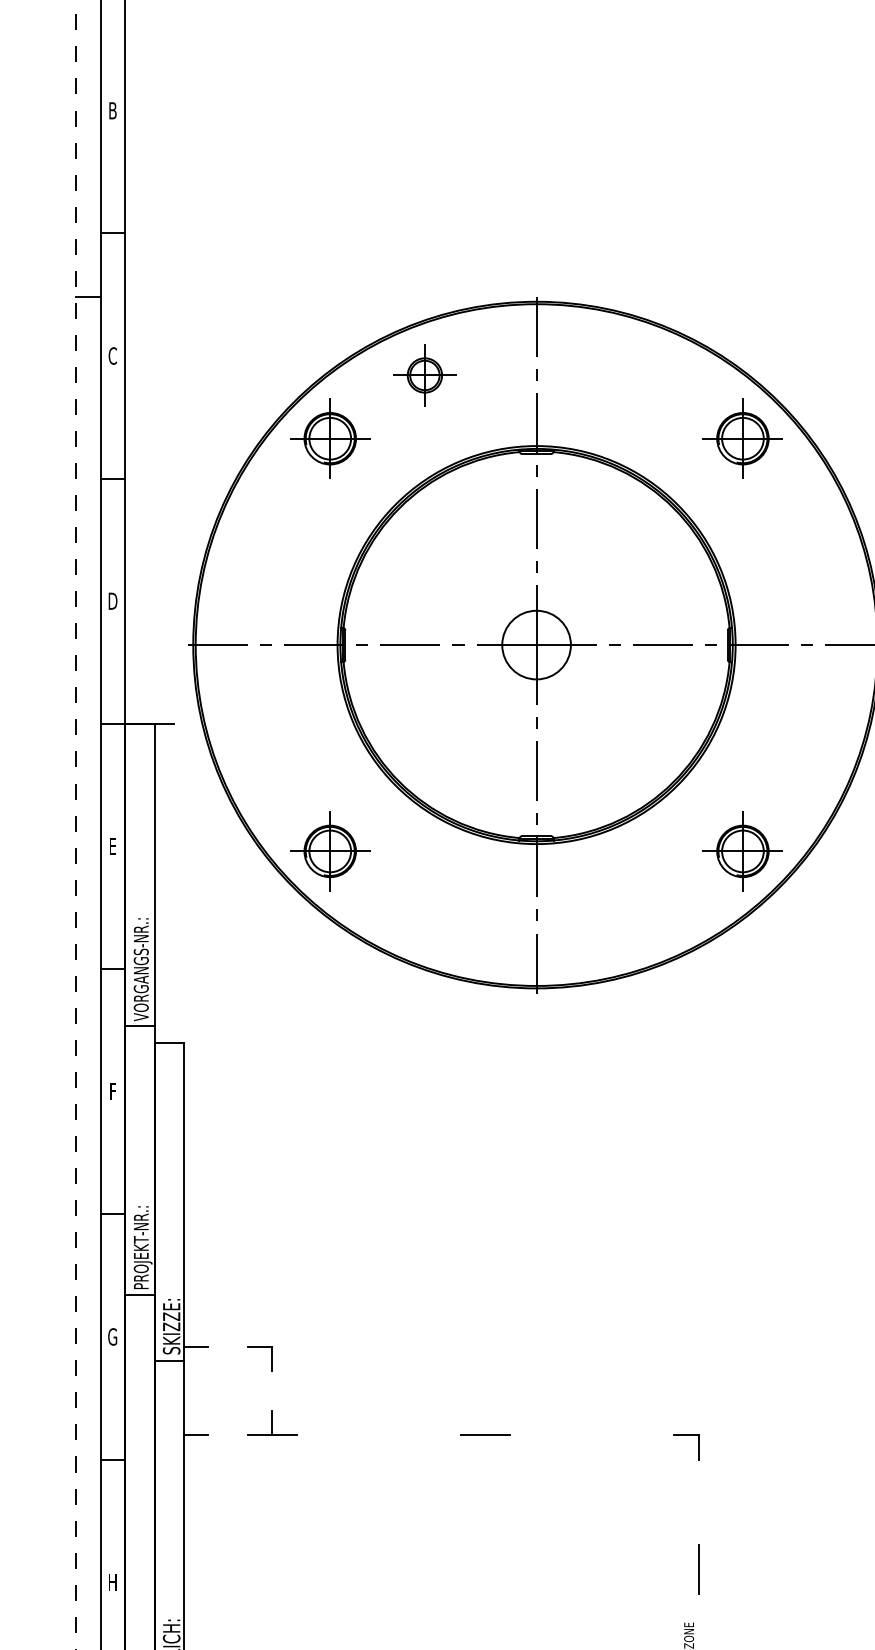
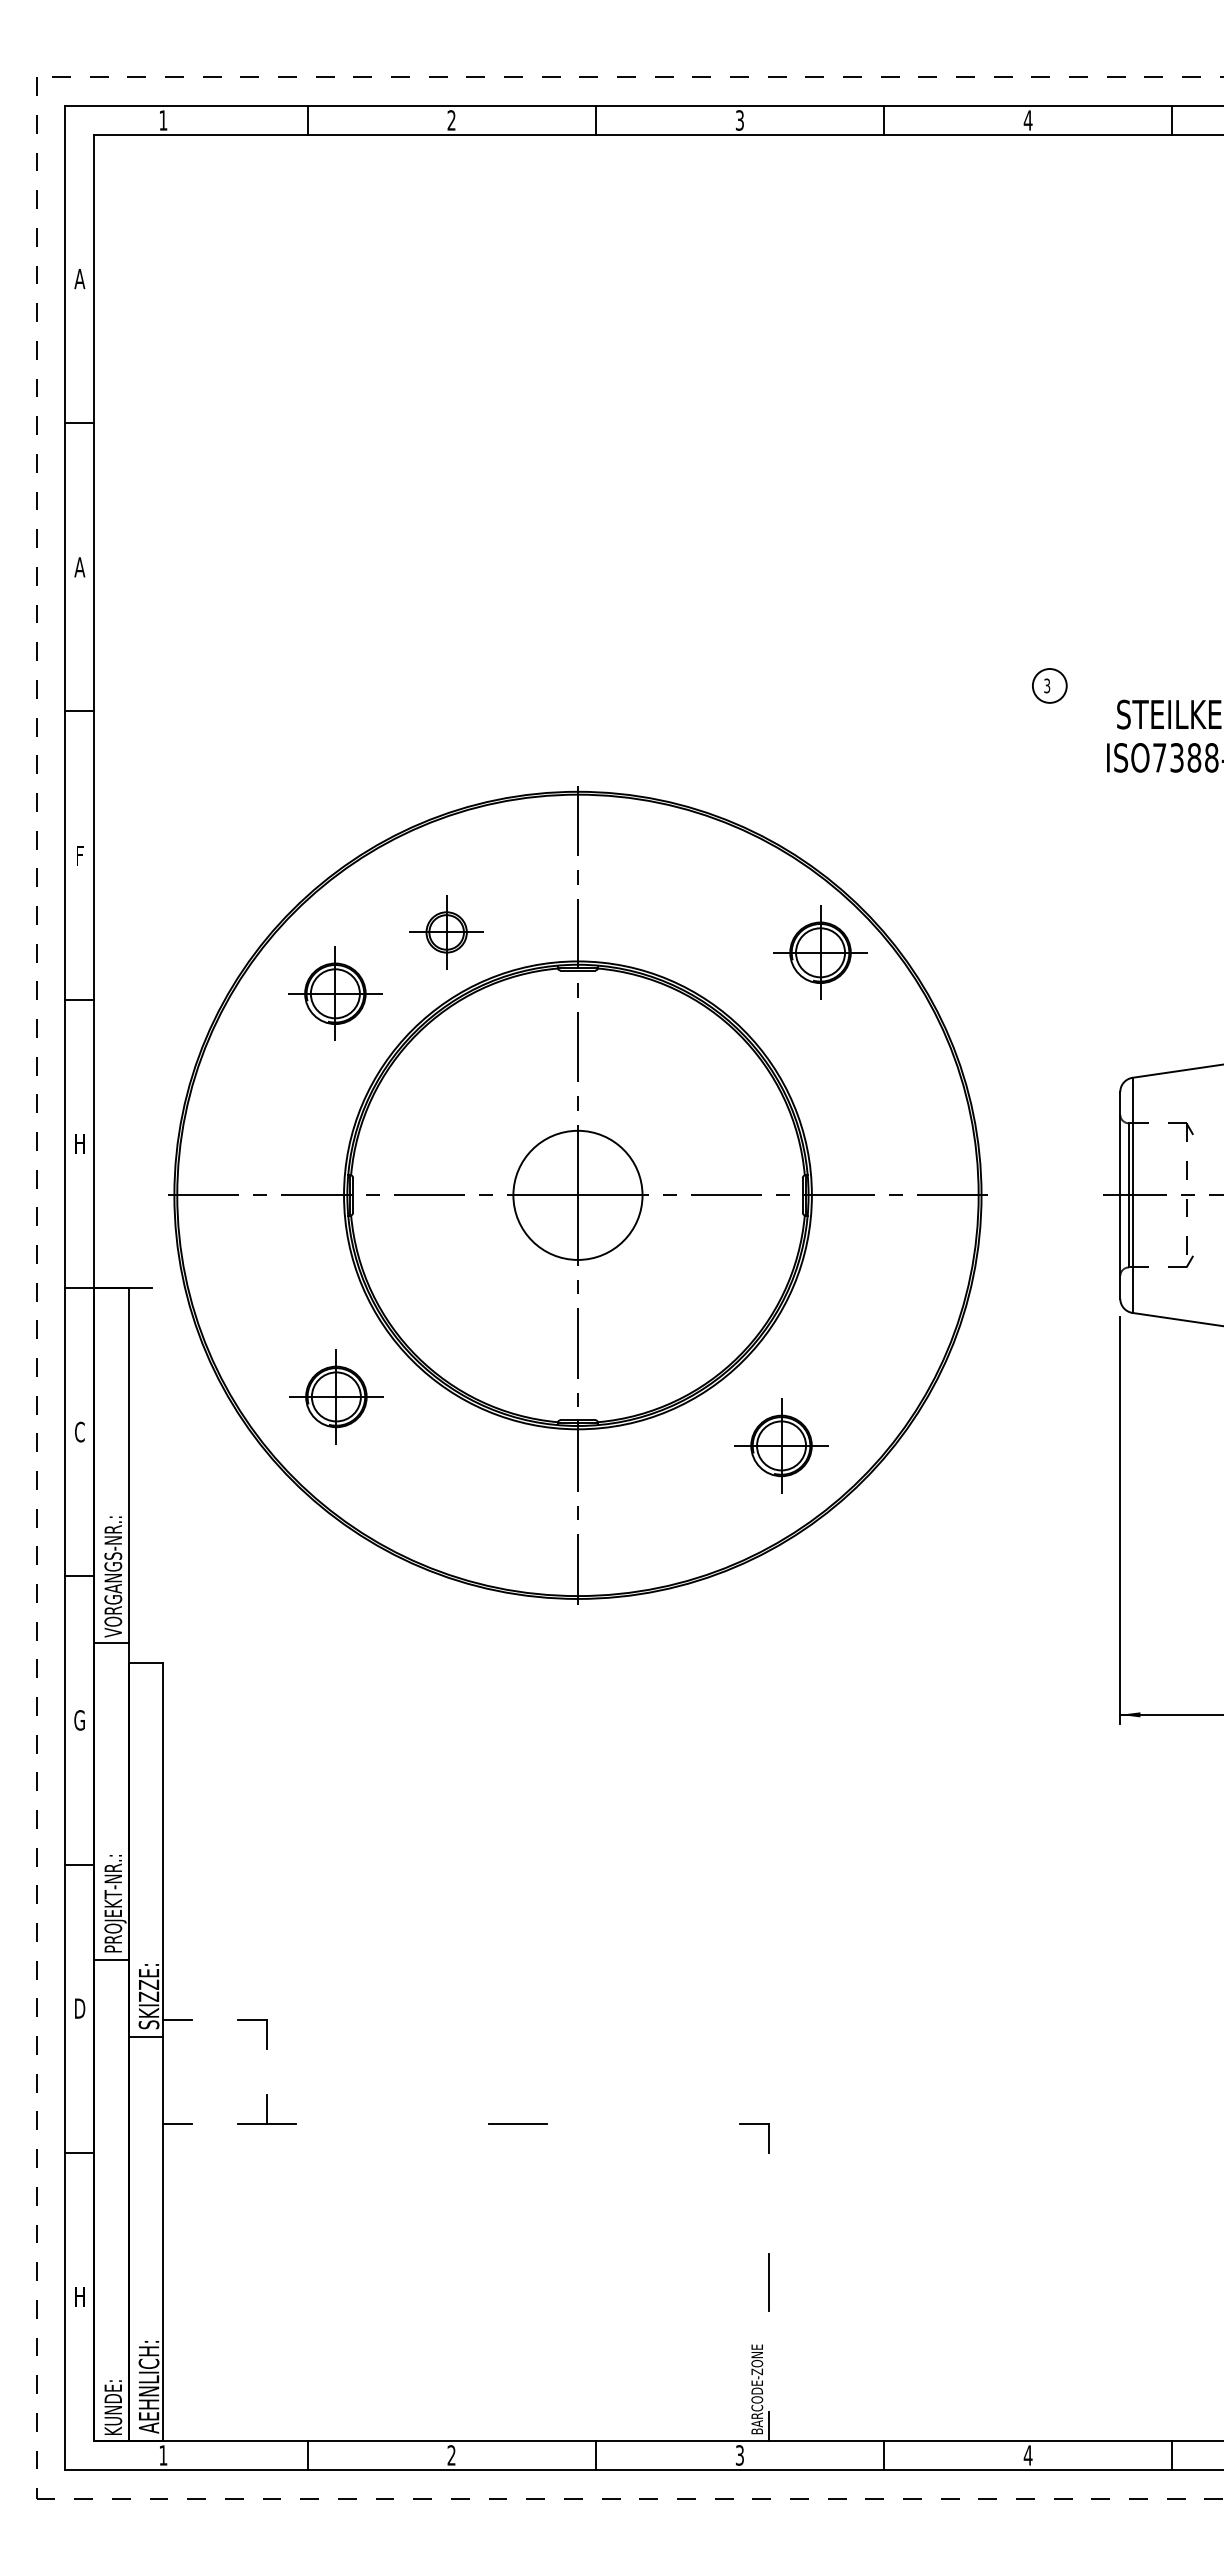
text: (112, 110) -> (79, 567), B -> A
line: (87, 297) -> (50, 786), removed
text: (112, 355) -> (79, 855), C -> F
part: (424, 375) -> (446, 932), moved
part: (330, 438) -> (335, 993), moved
text: (113, 600) -> (80, 1143), D -> H
circle: (536, 645) -> (577, 1195), size x1.6
text: (112, 845) -> (79, 1431), E -> C
part: (330, 851) -> (336, 1396), moved
part: (742, 851) -> (781, 1445), moved
text: (112, 1091) -> (79, 1720), F -> G
text: (112, 1336) -> (79, 2008), G -> D

